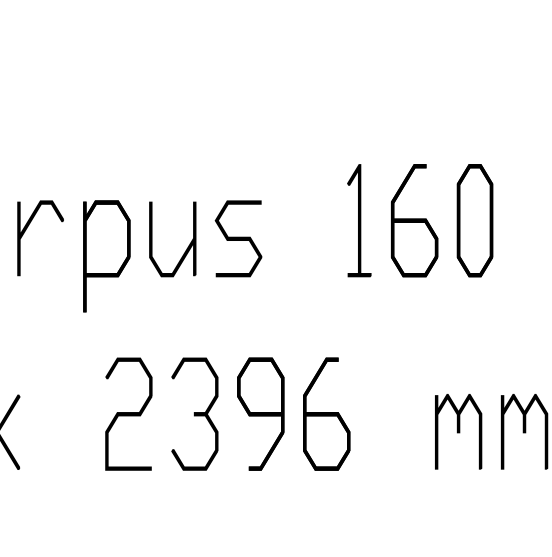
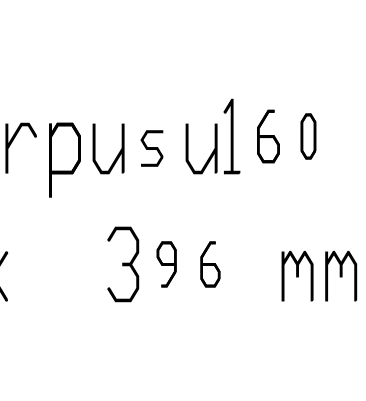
part: (414, 220) -> (268, 136), size x0.7
part: (475, 220) -> (308, 136), size x0.6
part: (237, 238) -> (151, 148), size x0.7
part: (326, 247) -> (210, 154), added
part: (128, 414) -> (79, 264), removed
part: (260, 414) -> (166, 264), size x0.6
part: (326, 414) -> (210, 264), size x0.6

